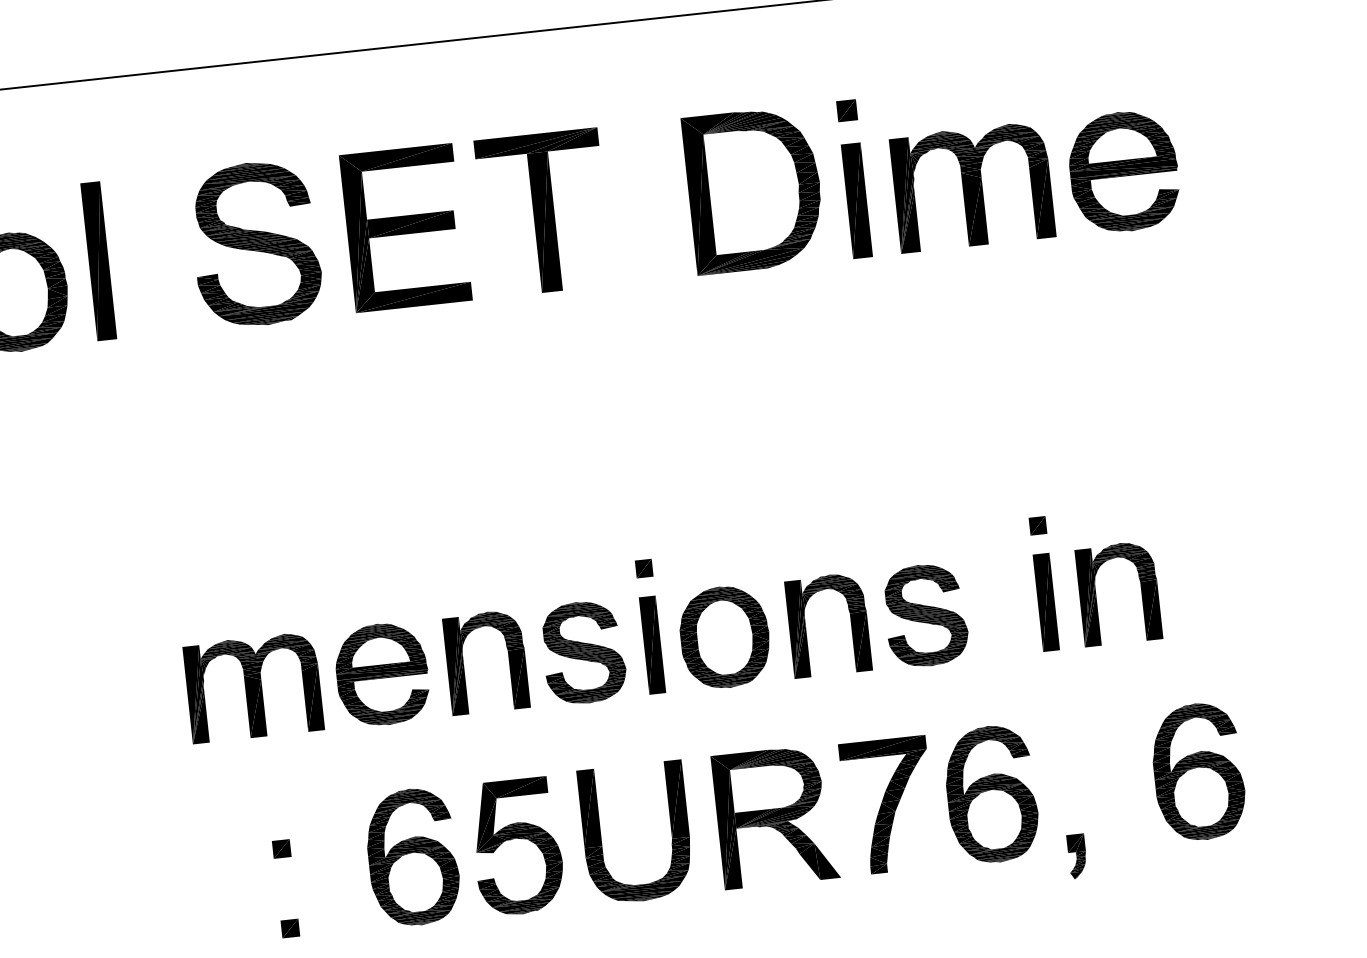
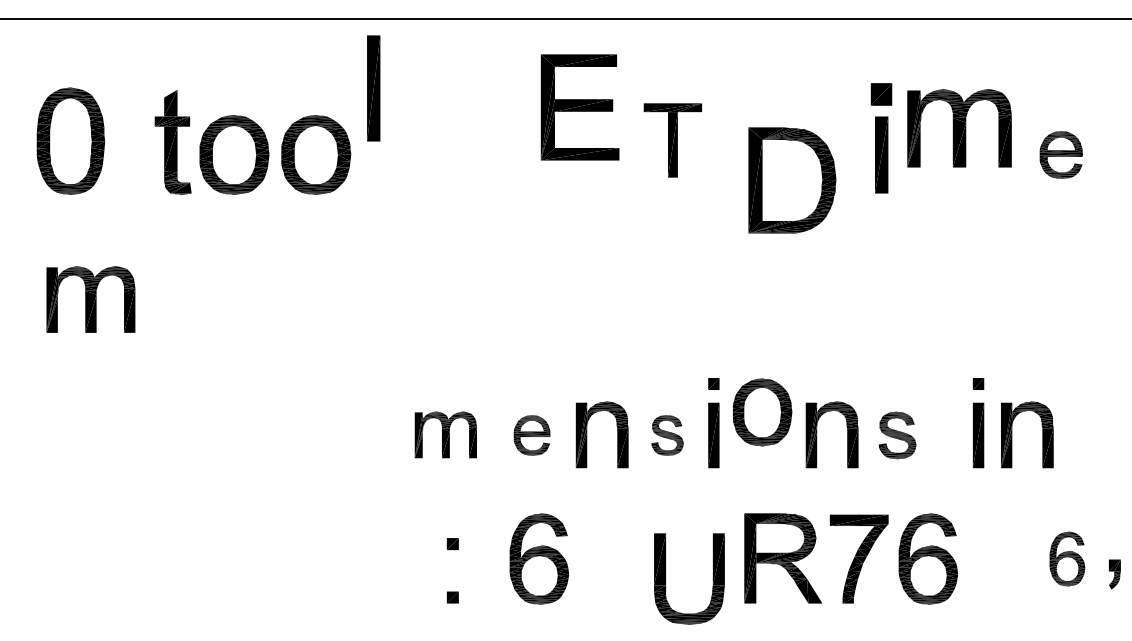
part: (846, 110) -> (881, 94), size x1.6
part: (1124, 170) -> (1061, 154), size x0.6
part: (972, 187) -> (959, 128), moved
part: (754, 190) -> (792, 180), moved
part: (543, 213) -> (672, 140), size x0.7
part: (404, 228) -> (579, 107), moved
part: (255, 242) -> (479, 139), removed
part: (98, 261) -> (373, 88), moved
part: (925, 615) -> (897, 435), size x0.7
part: (724, 637) -> (762, 412), moved
part: (583, 652) -> (667, 435), size x0.6
part: (381, 674) -> (531, 435), size x0.6
part: (253, 687) -> (445, 434), size x0.7
part: (1198, 771) -> (1067, 558), size x0.6
part: (671, 837) -> (712, 584), moved
part: (517, 846) -> (609, 559), removed
part: (1076, 856) -> (1114, 574), moved

